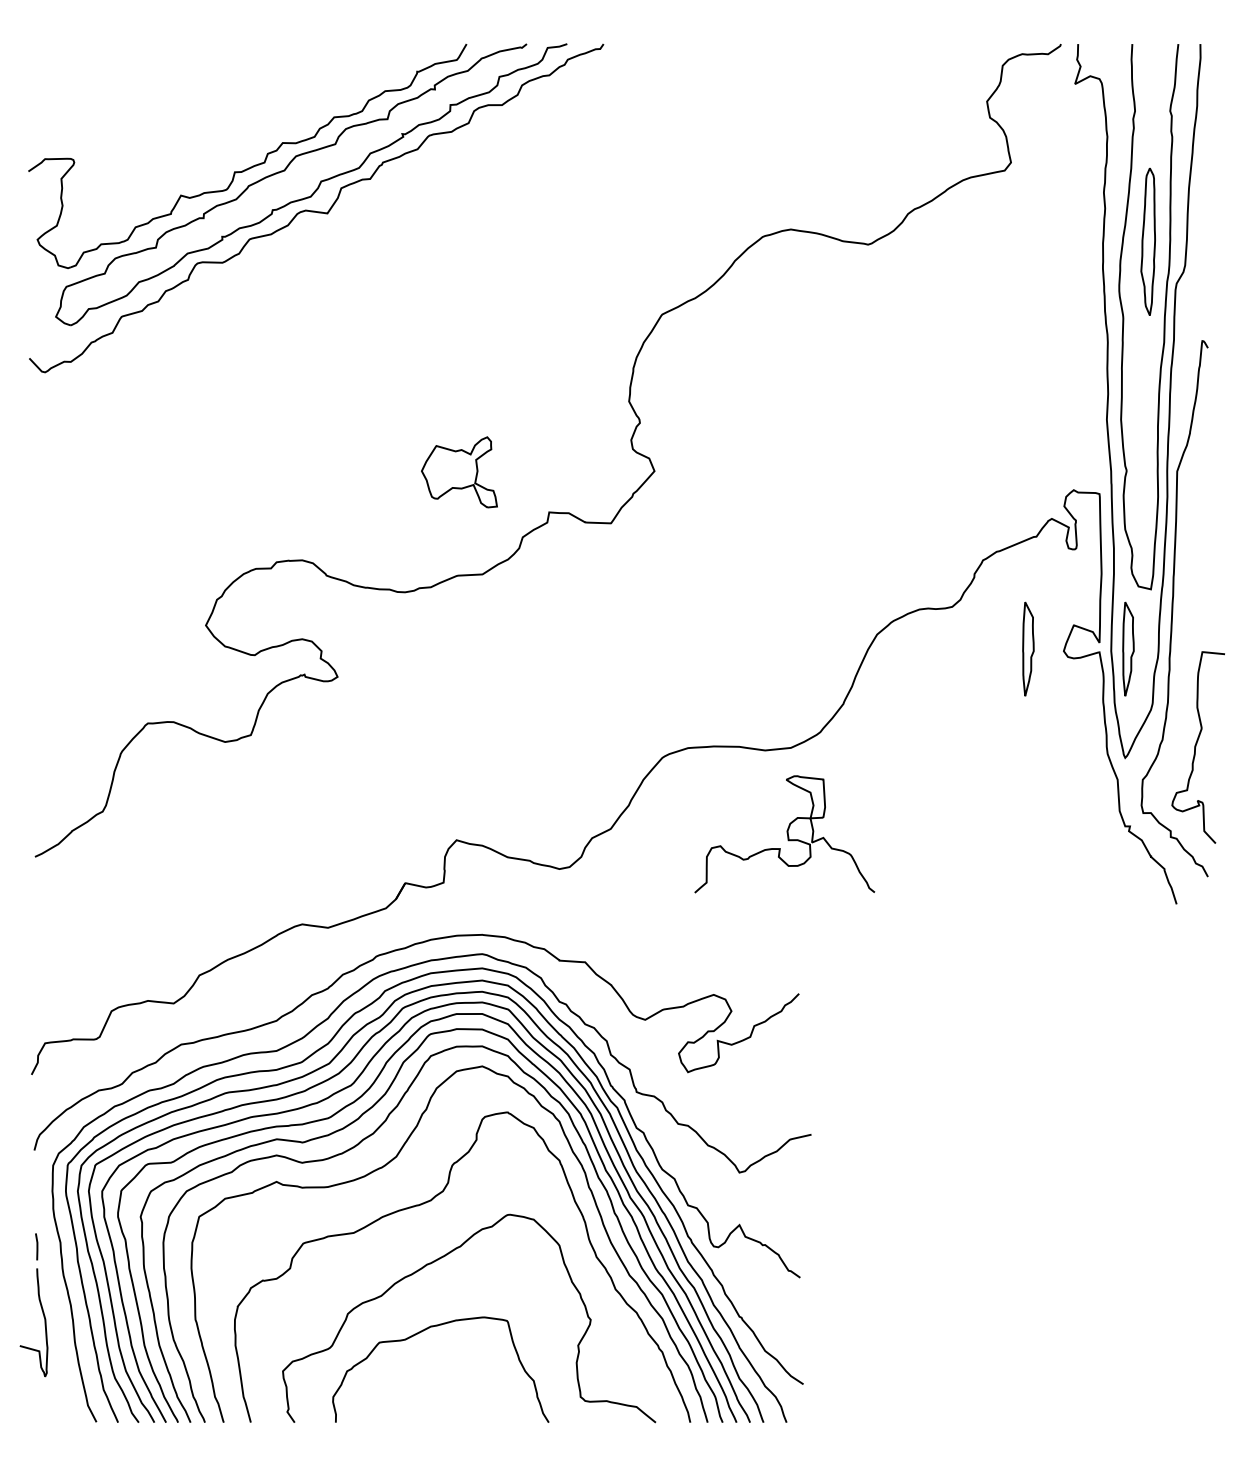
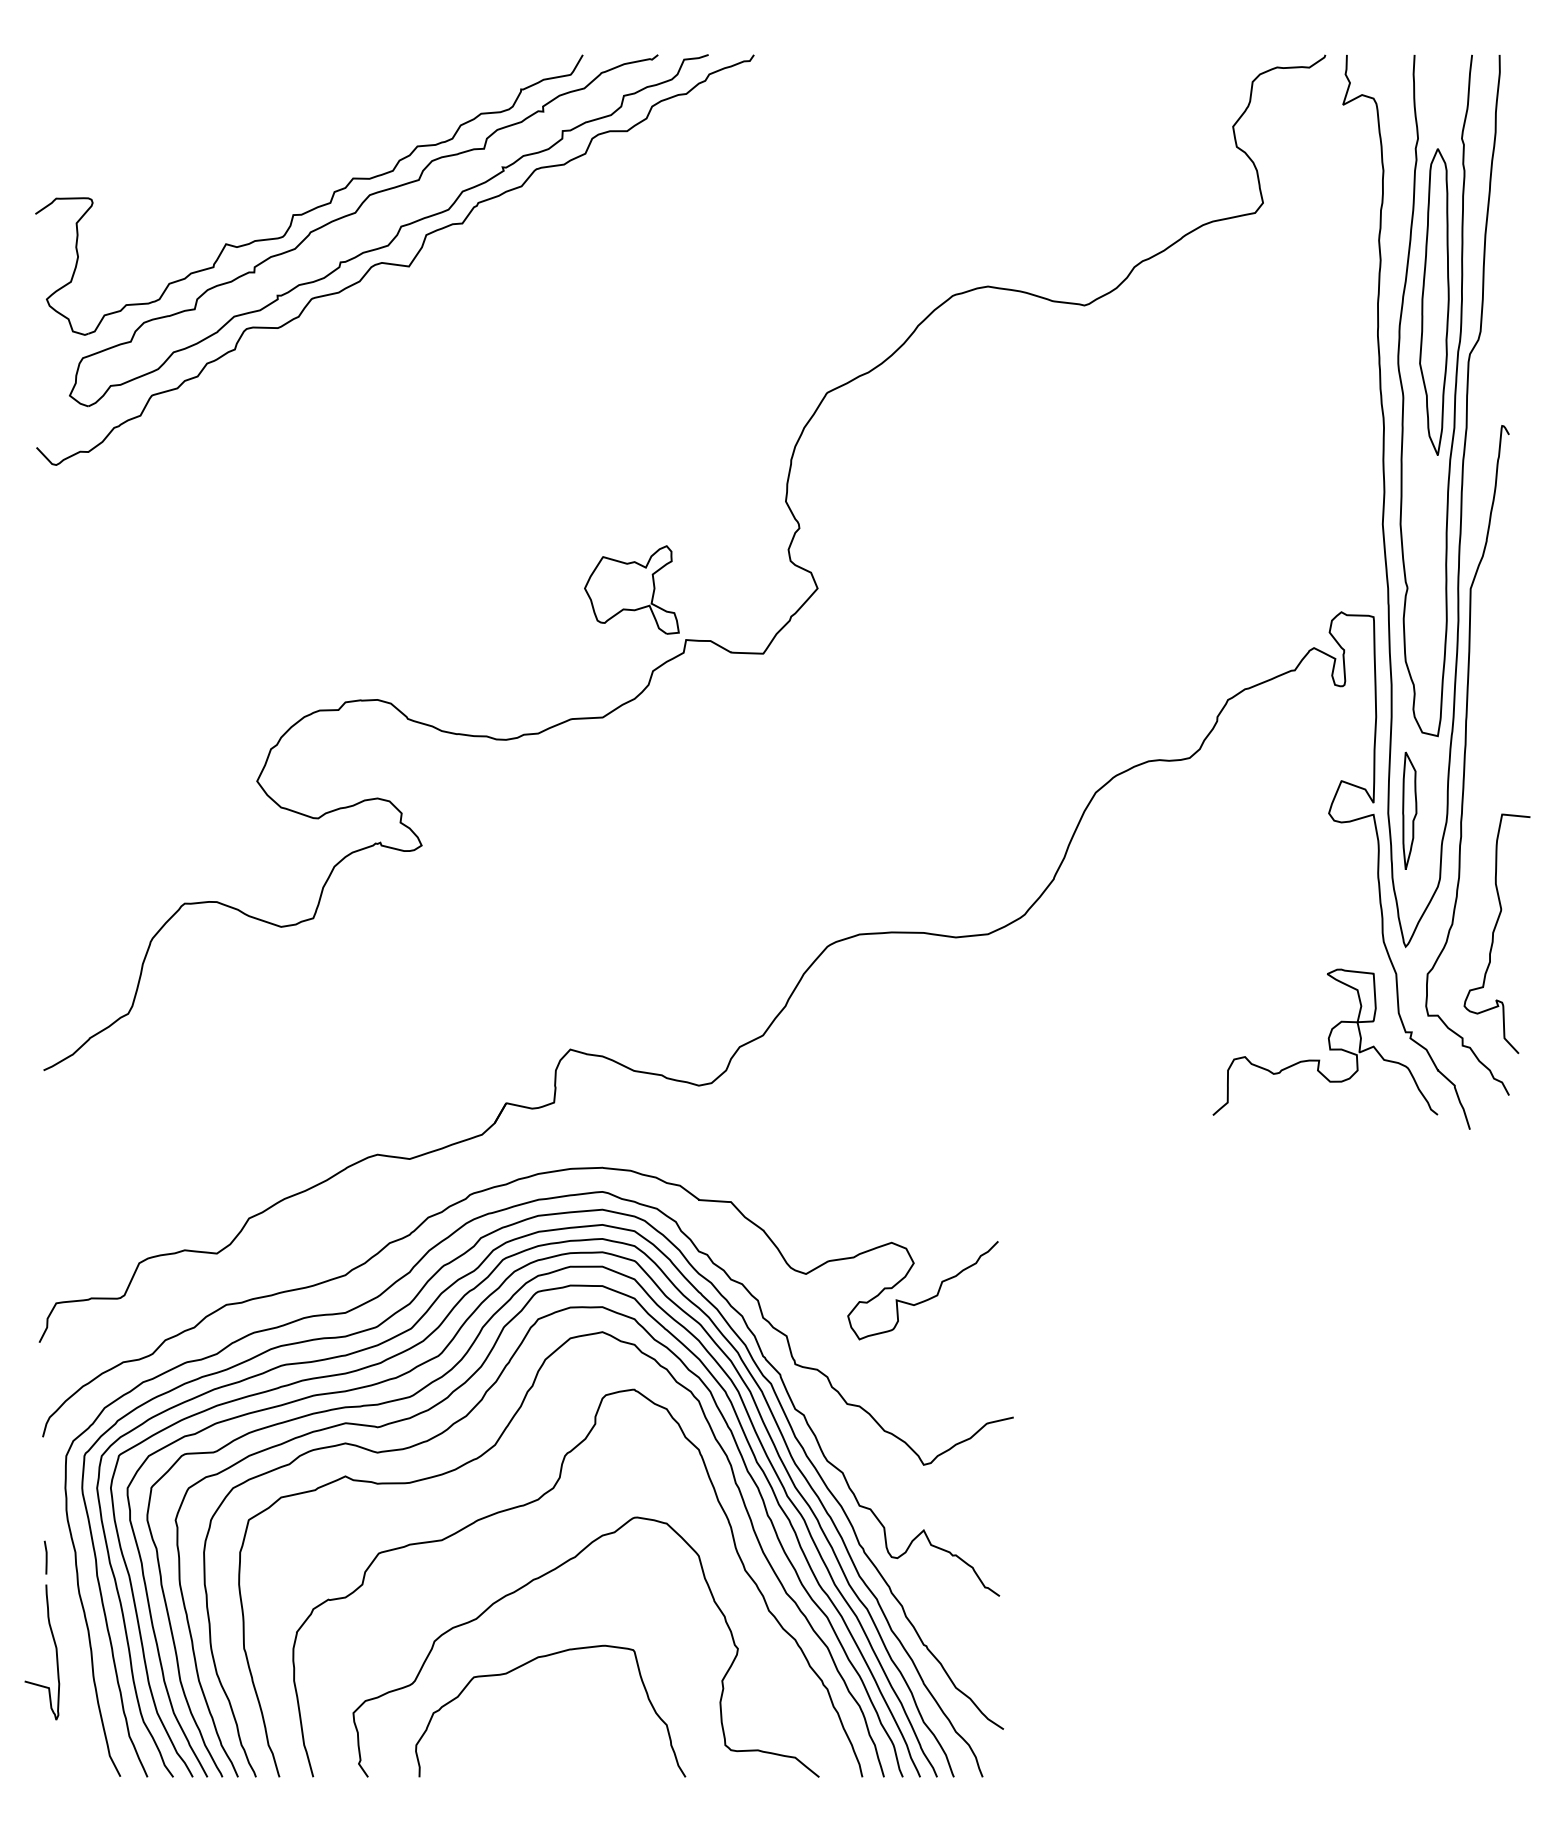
part: (1148, 241) -> (1434, 301), size x1.67
part: (459, 471) -> (631, 589), moved
part: (1028, 648) -> (1284, 810), removed
part: (784, 833) -> (1325, 1041), moved

